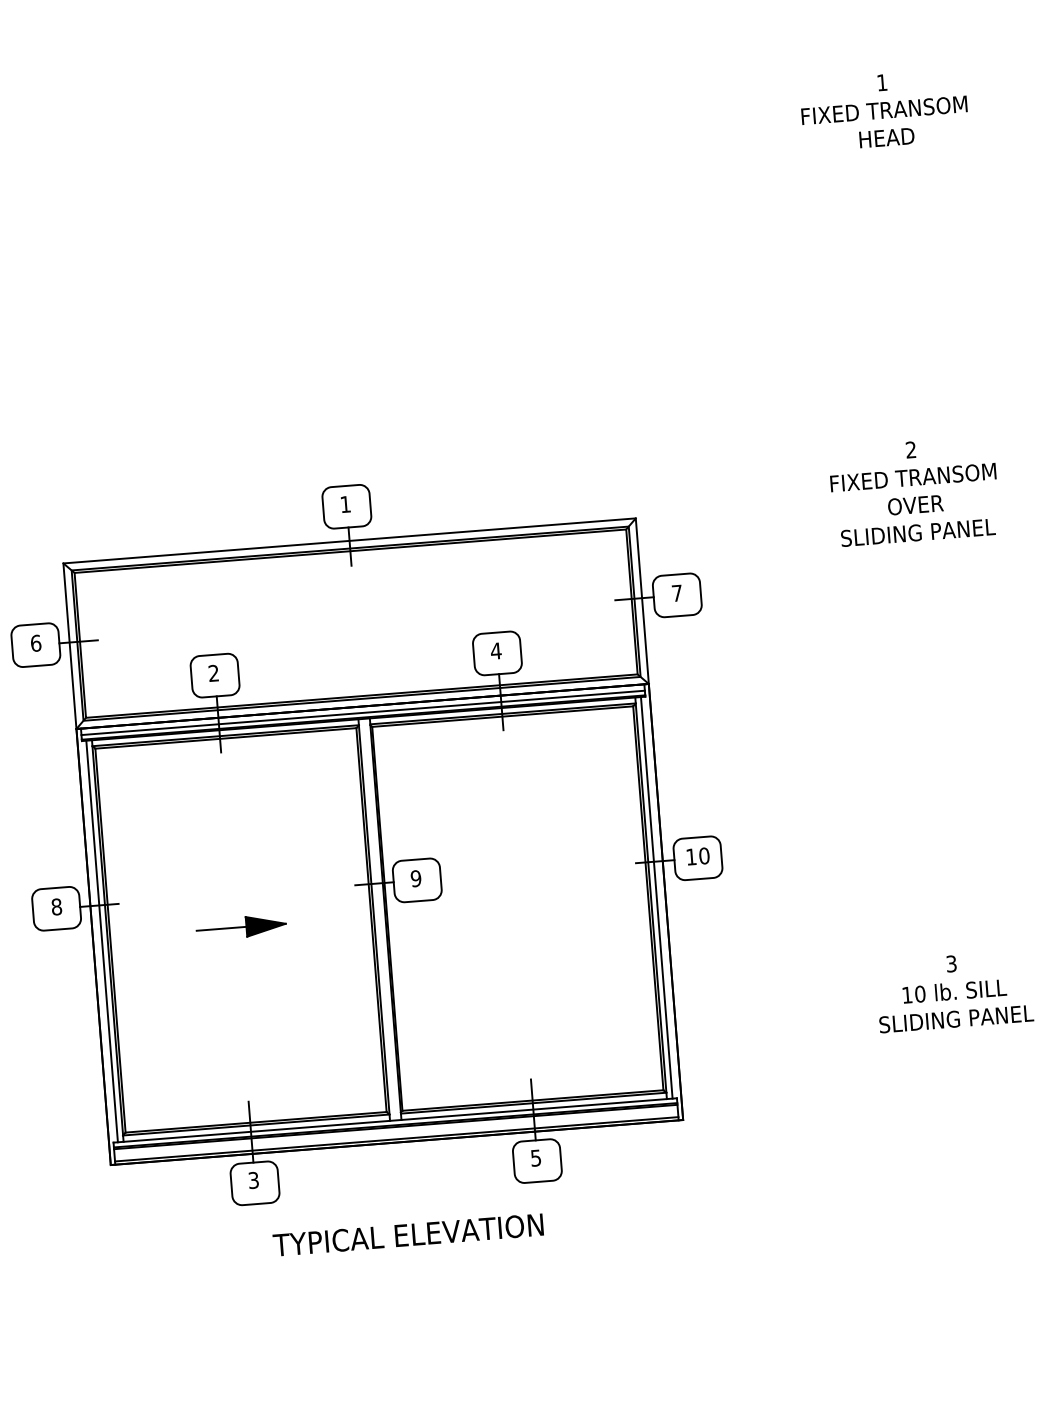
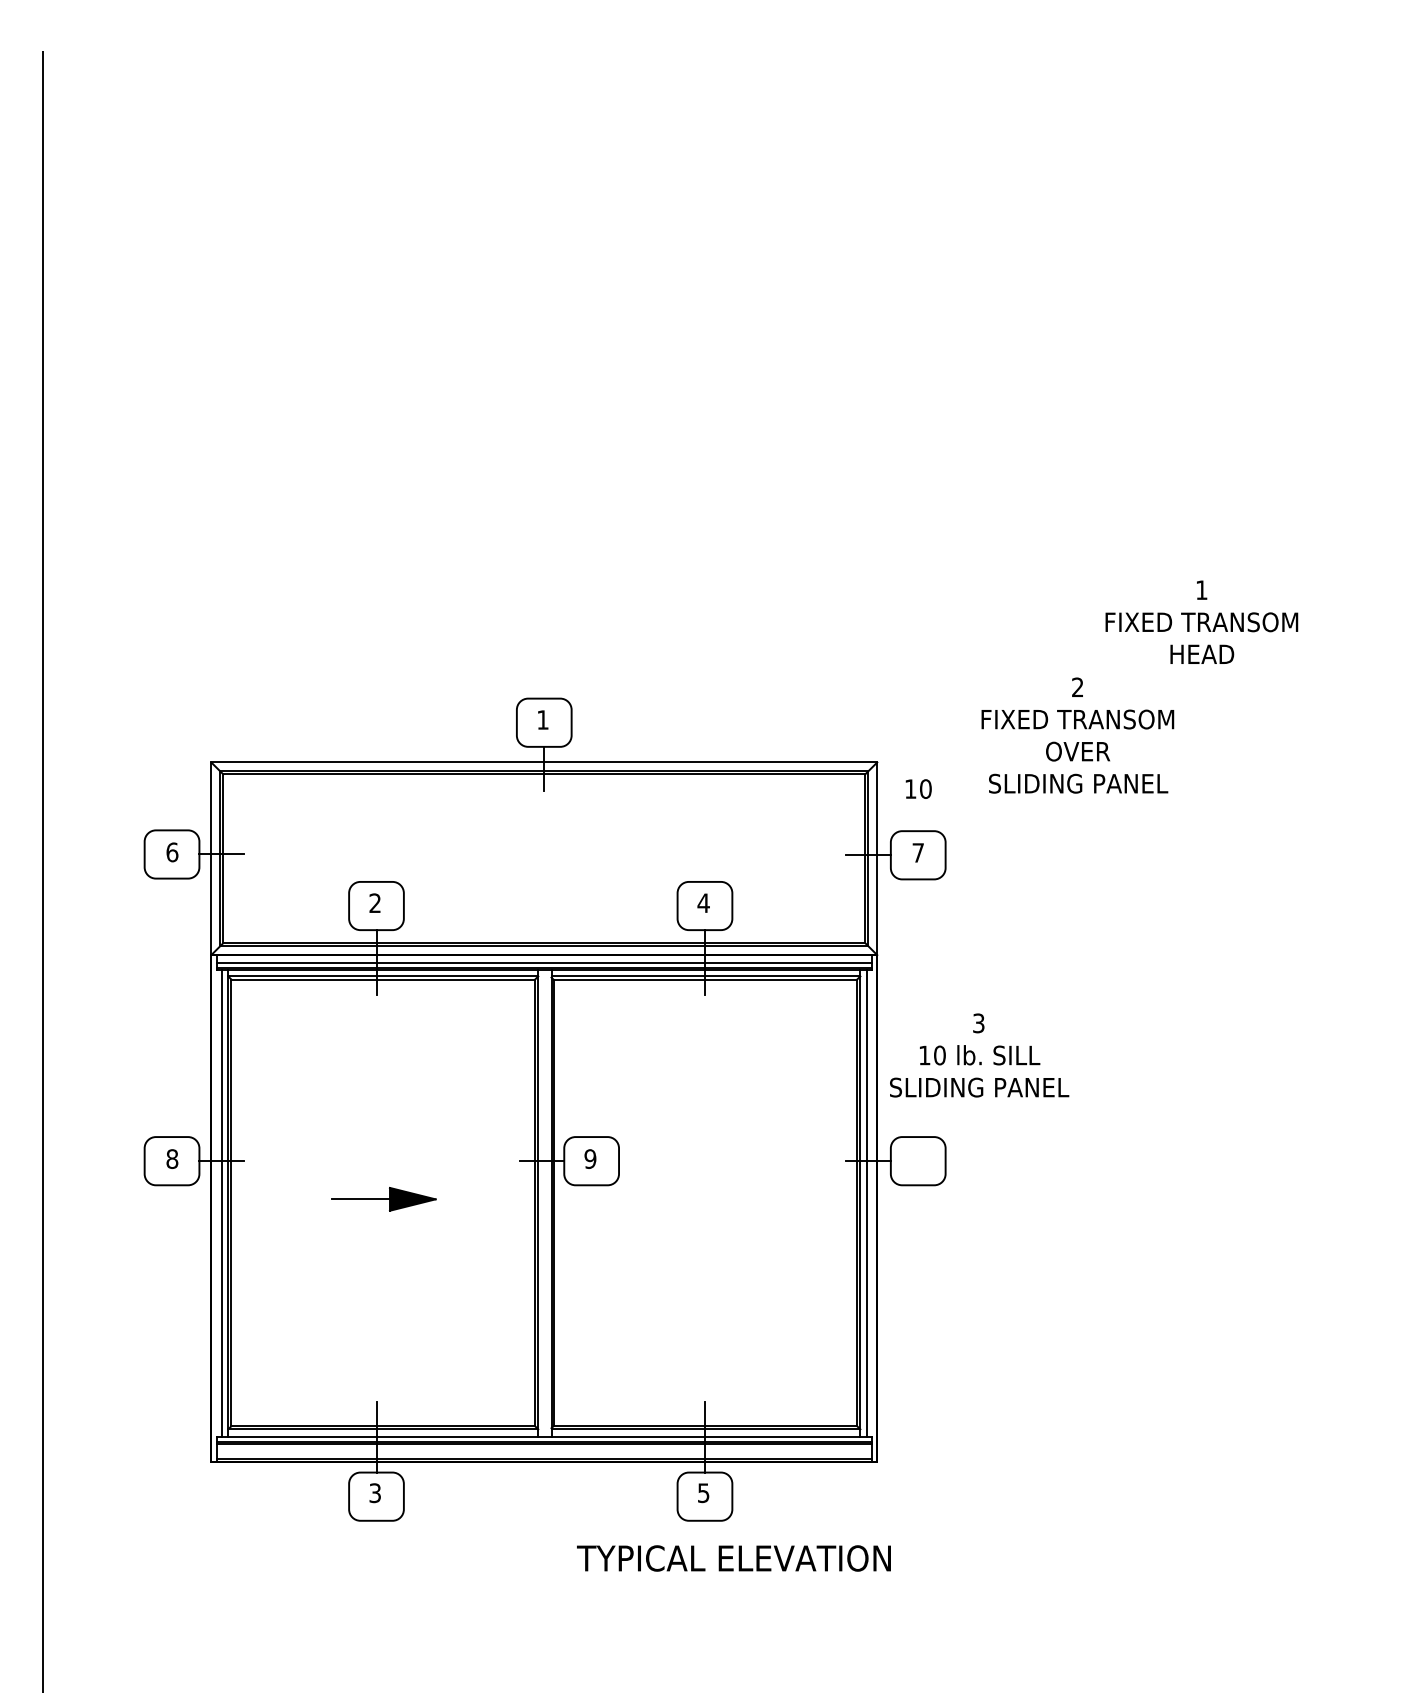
text: (884, 109) -> (1201, 621), moved
text: (914, 491) -> (1077, 735), moved
text: (698, 855) -> (918, 788), moved
text: (954, 991) -> (979, 1055), moved
text: (407, 1235) -> (733, 1558), moved

